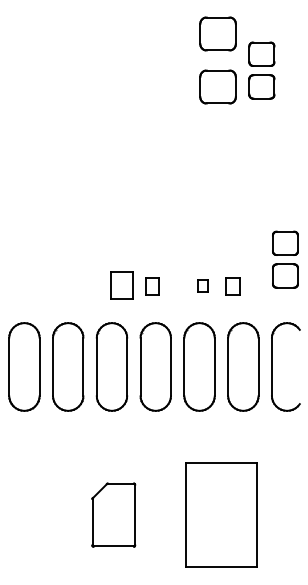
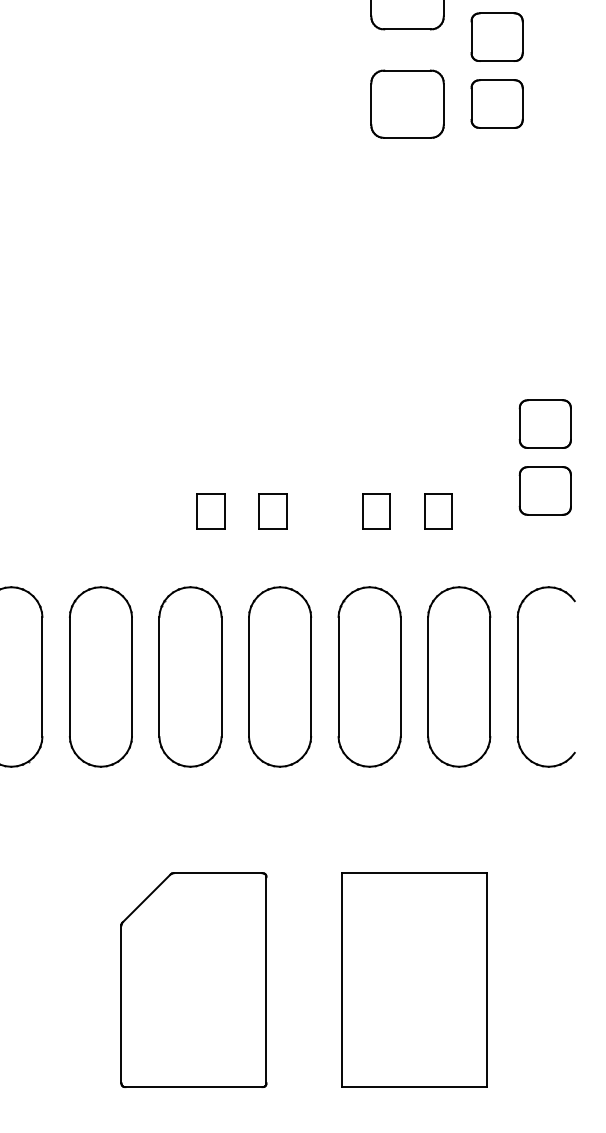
part: (121, 286) -> (209, 512), size x0.62
part: (202, 286) -> (375, 512), size x1.43
part: (113, 514) -> (193, 978), size x1.67

